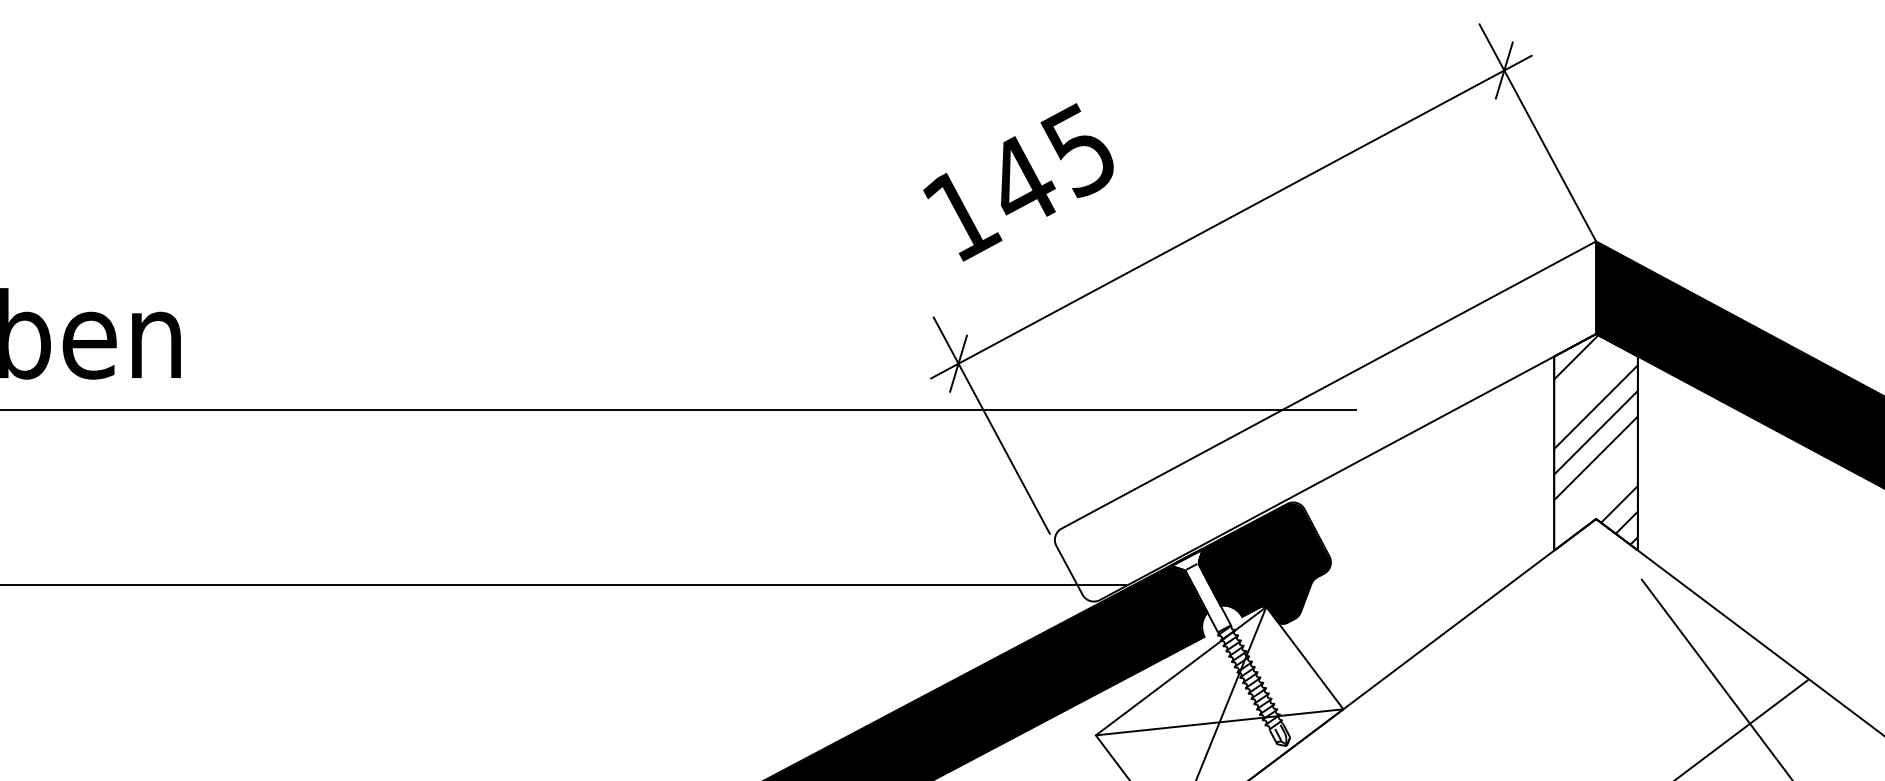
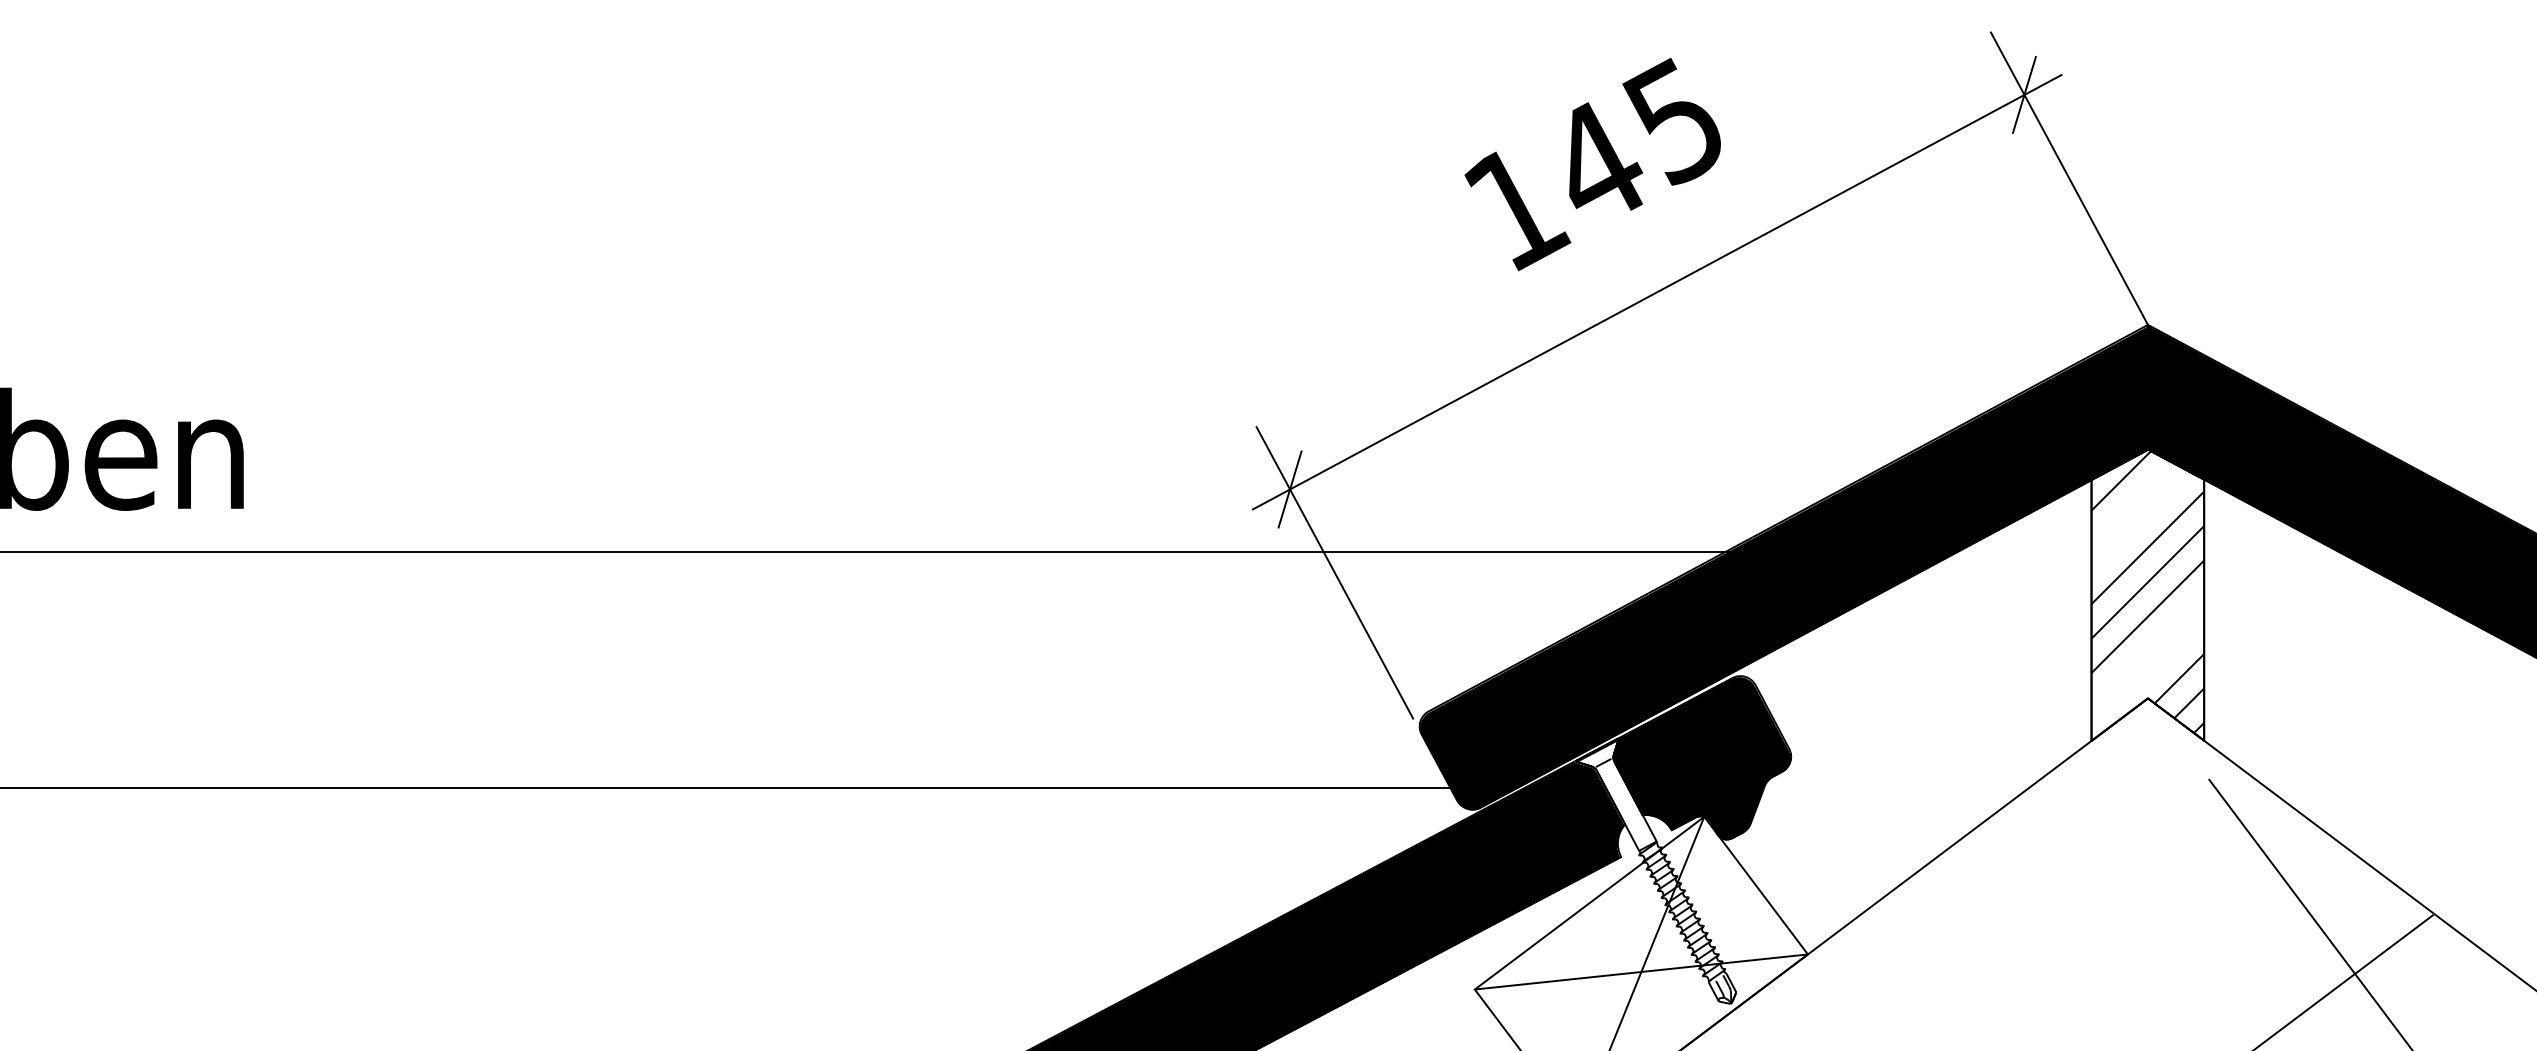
text: (1018, 182) -> (1592, 164), moved
fill: (1325, 422) -> (1784, 568), added

